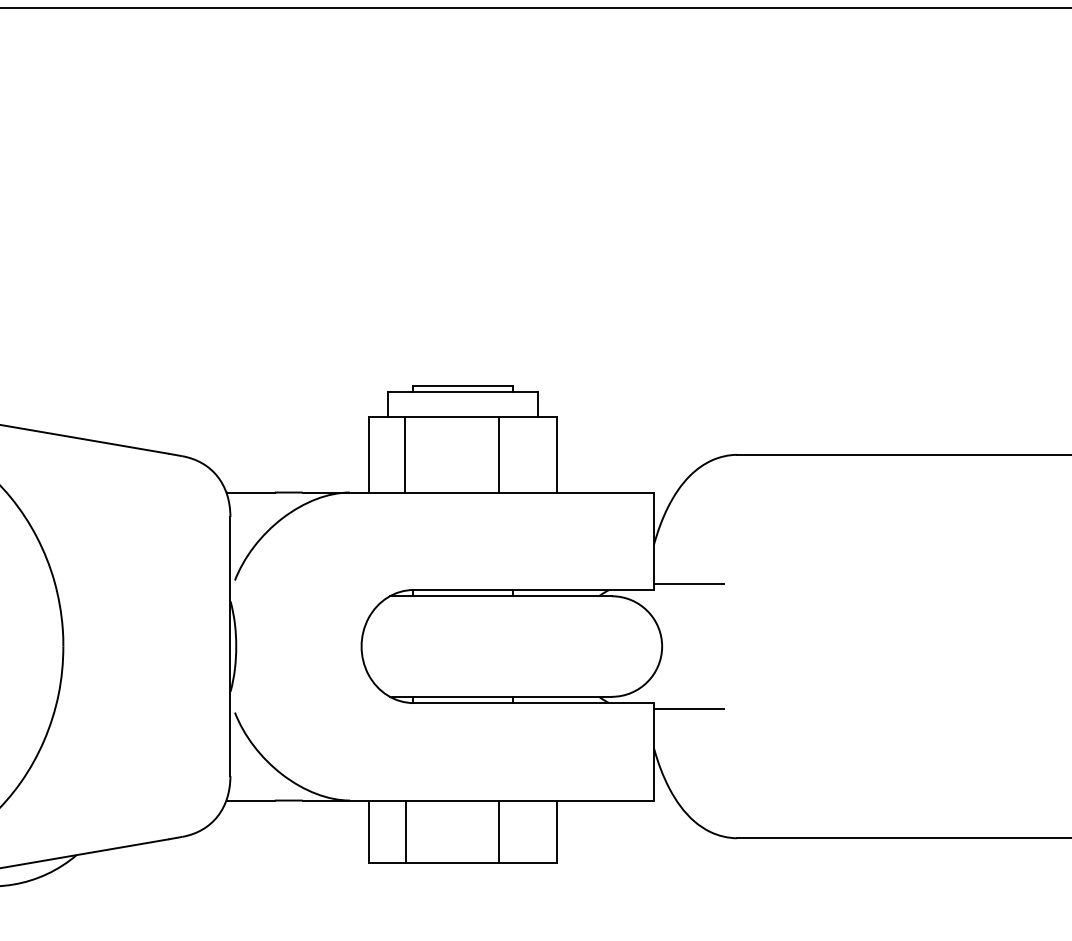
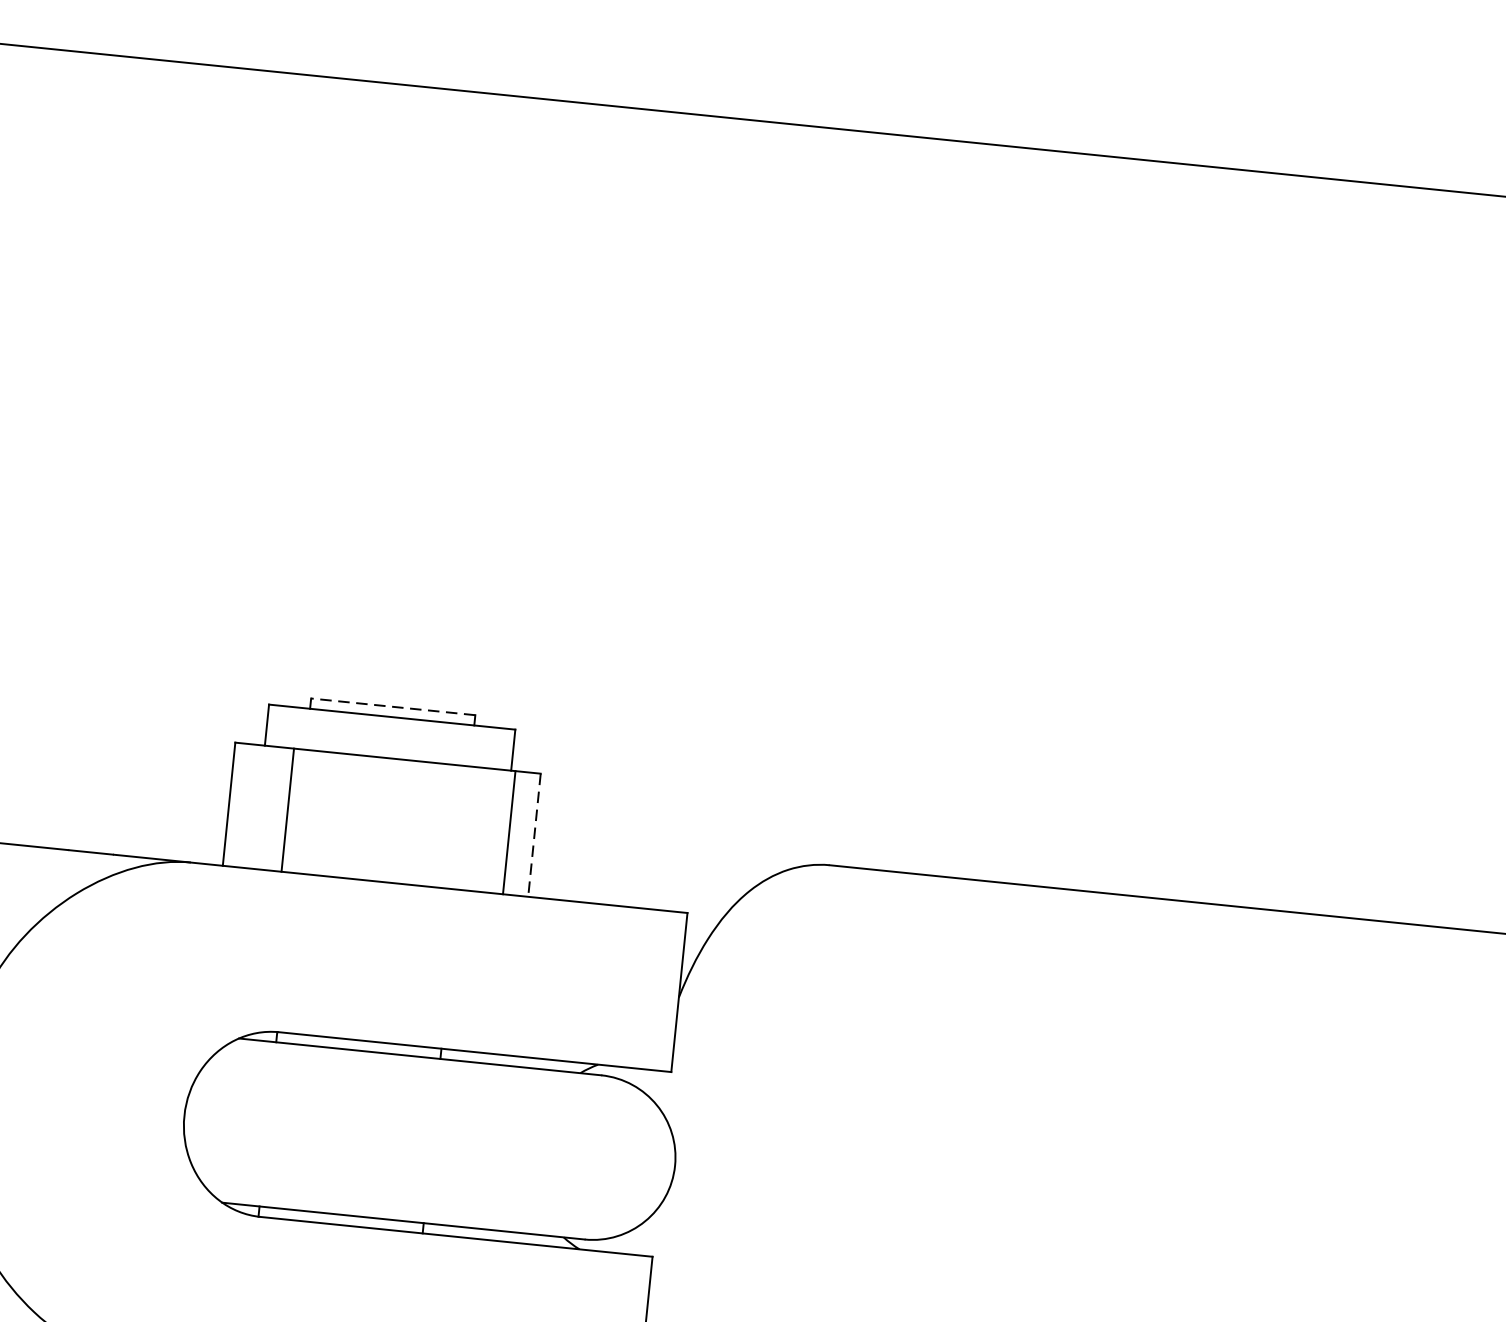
line: (462, 385) -> (392, 706), solid -> dashed
line: (499, 454) -> (509, 832), moved
line: (556, 454) -> (534, 834), solid -> dashed
line: (689, 583) -> (730, 1067), removed
line: (689, 709) -> (709, 1273), removed

